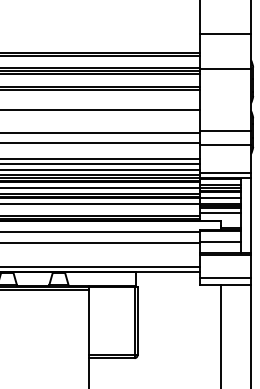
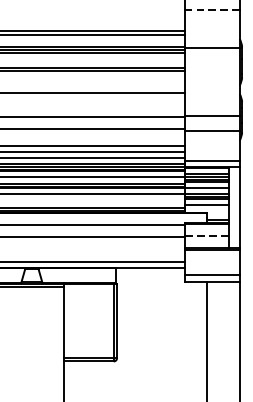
line: (225, 33) -> (212, 10), solid -> dashed
line: (220, 242) -> (206, 236), solid -> dashed

